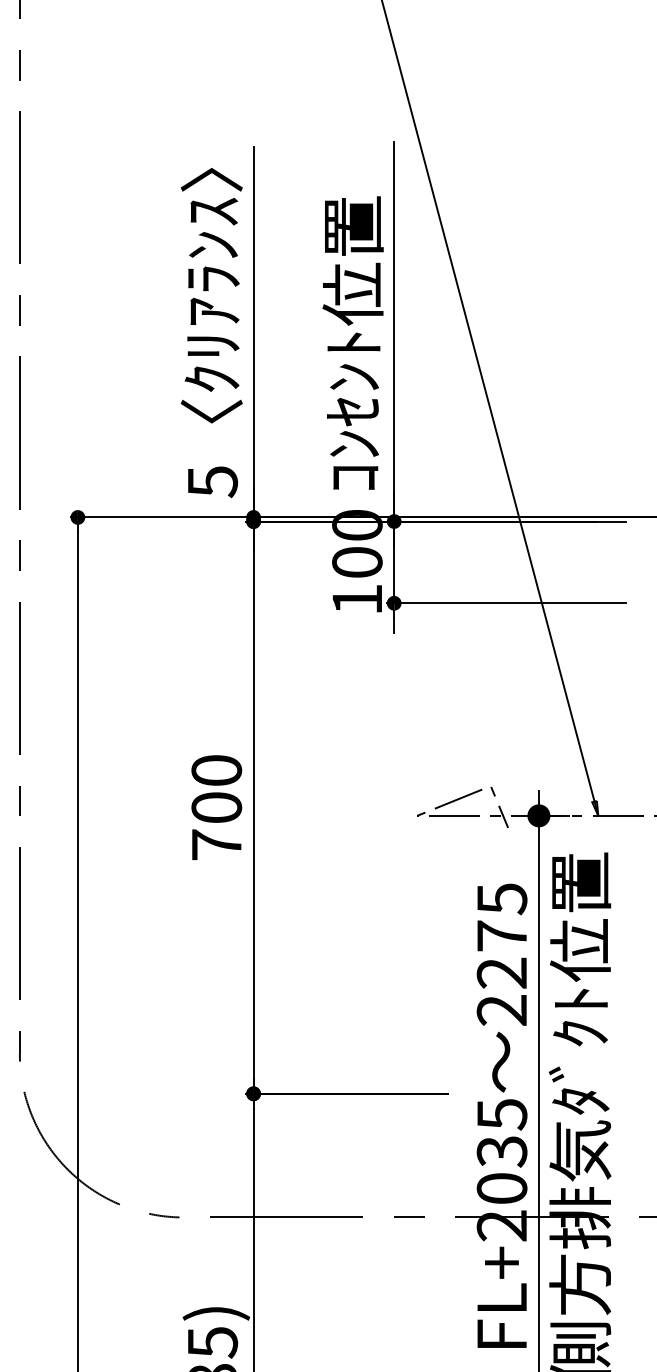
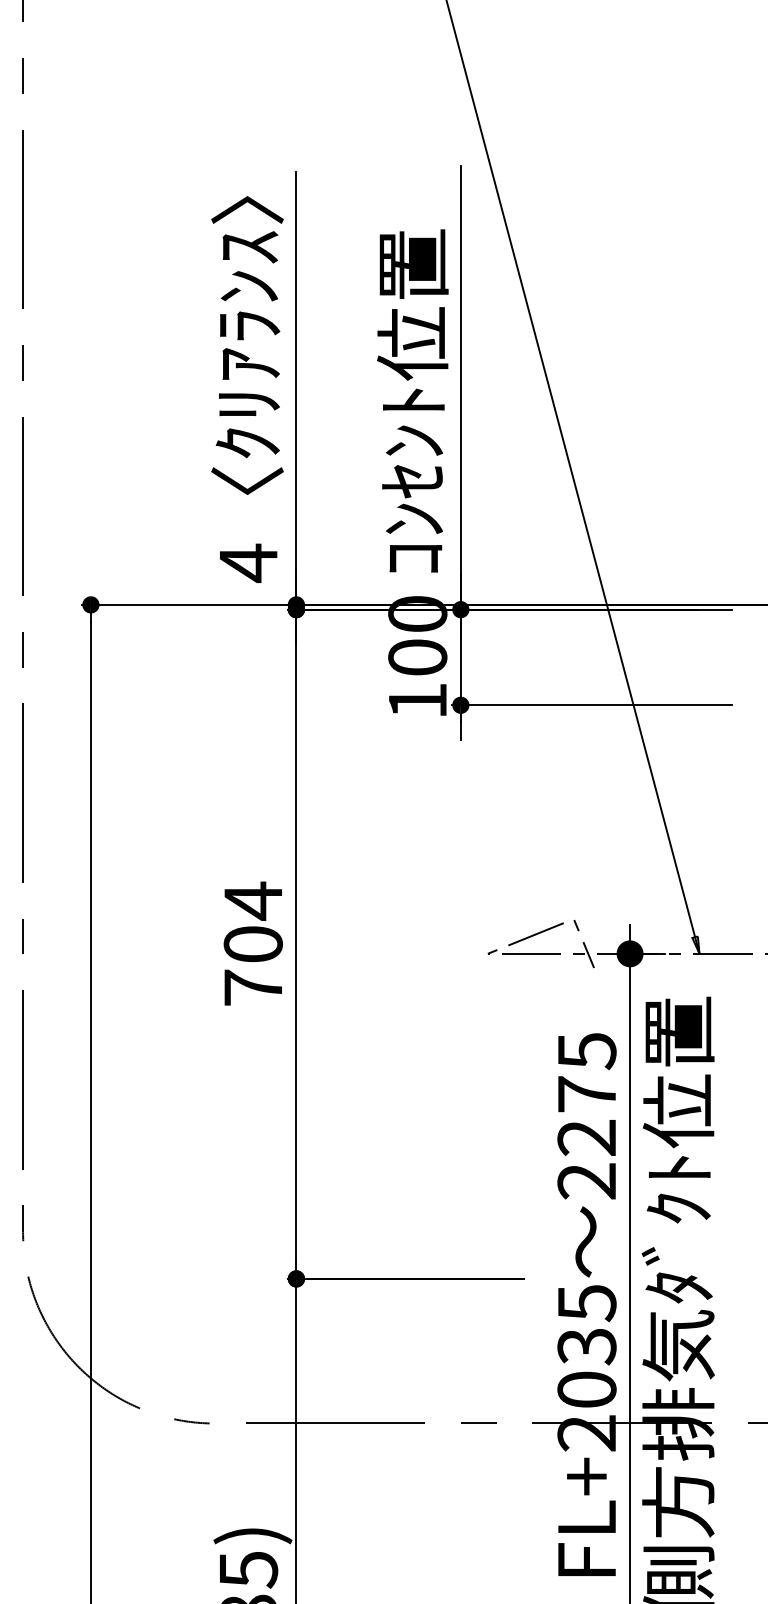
text: (213, 482) -> (249, 563), 5 -> 4
text: (216, 770) -> (252, 900), 700 -> 704

